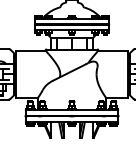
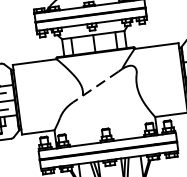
line: (68, 72) -> (94, 86), solid -> dashed

